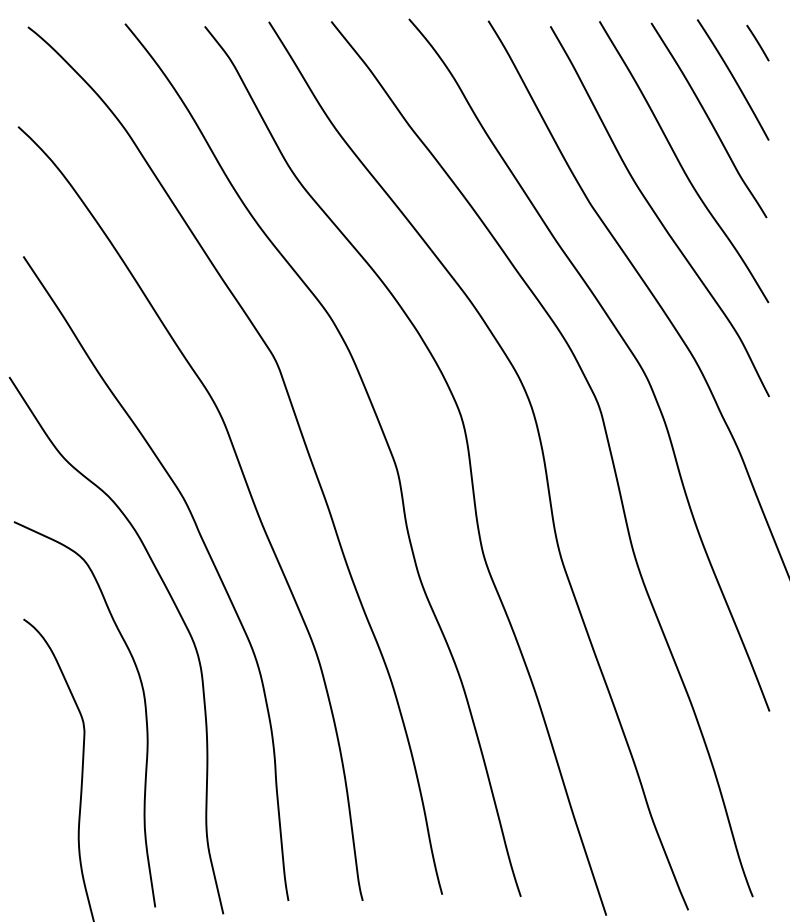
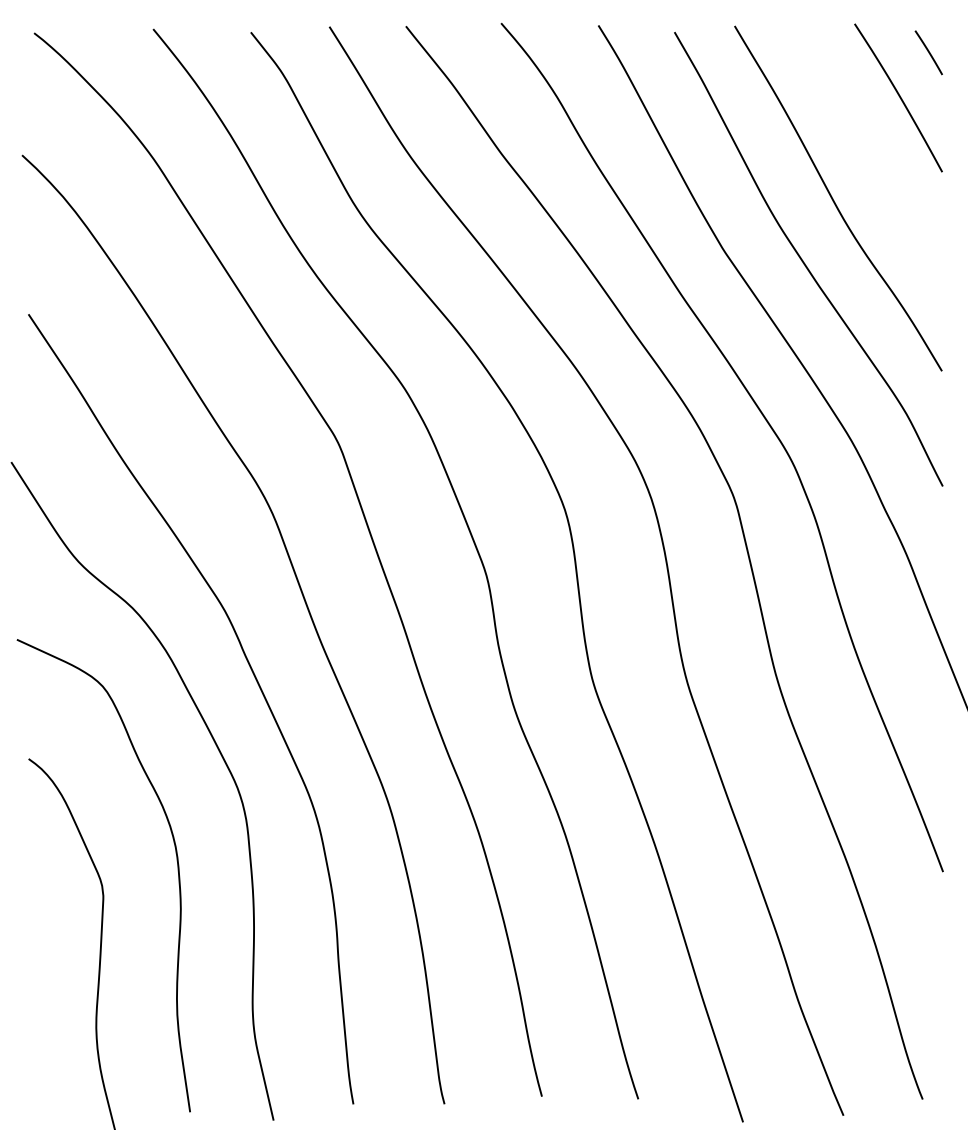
curve: (708, 120) -> (868, 147), removed

